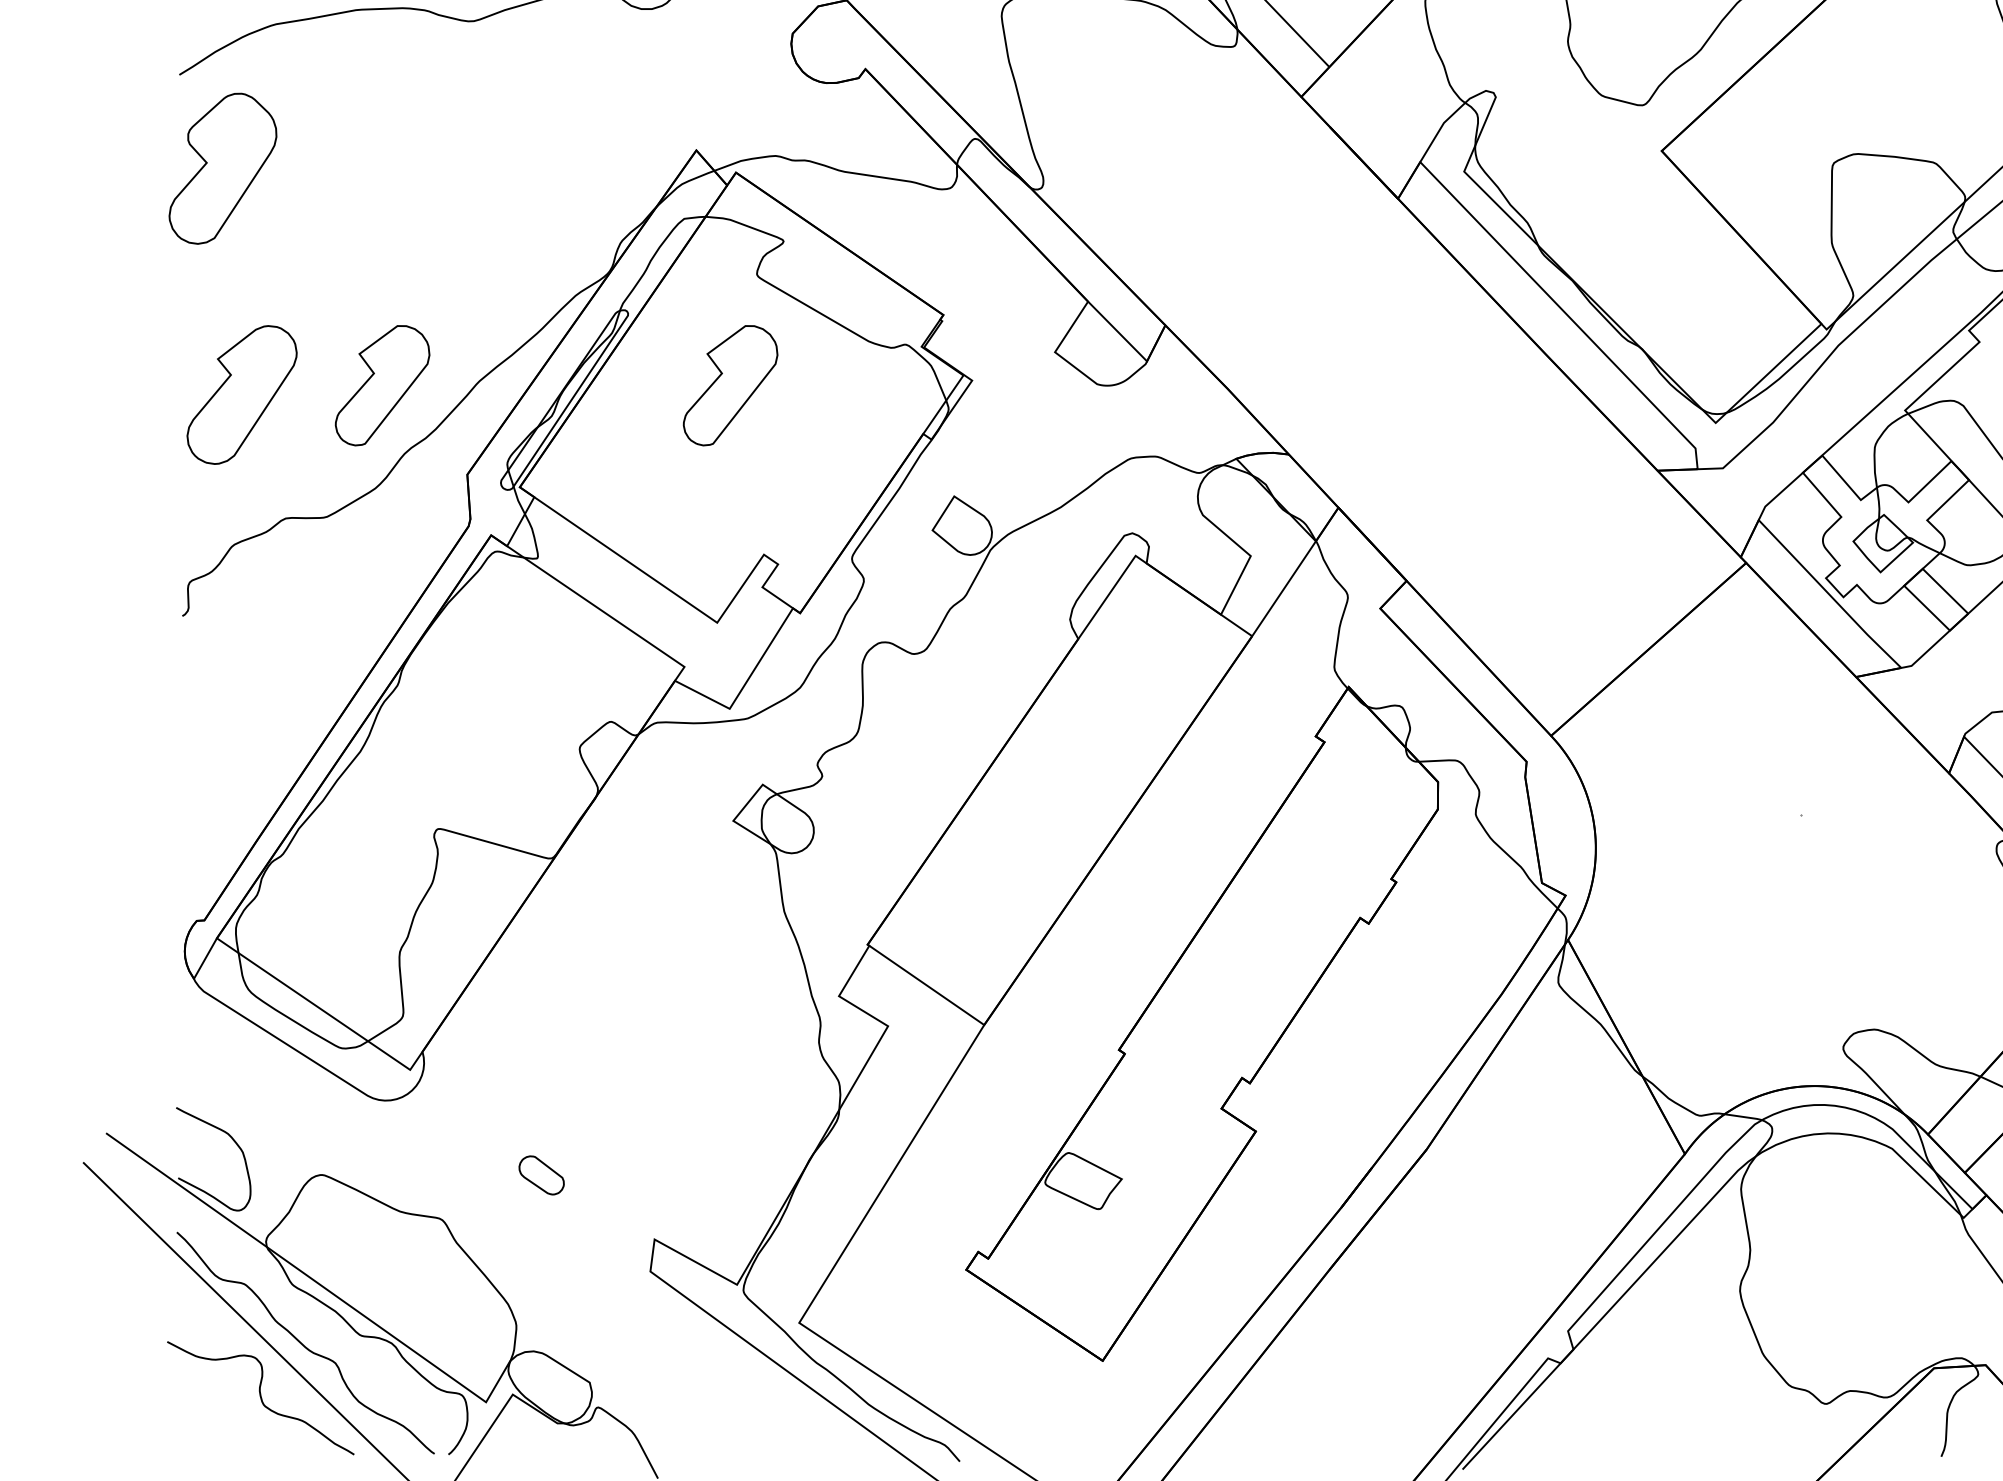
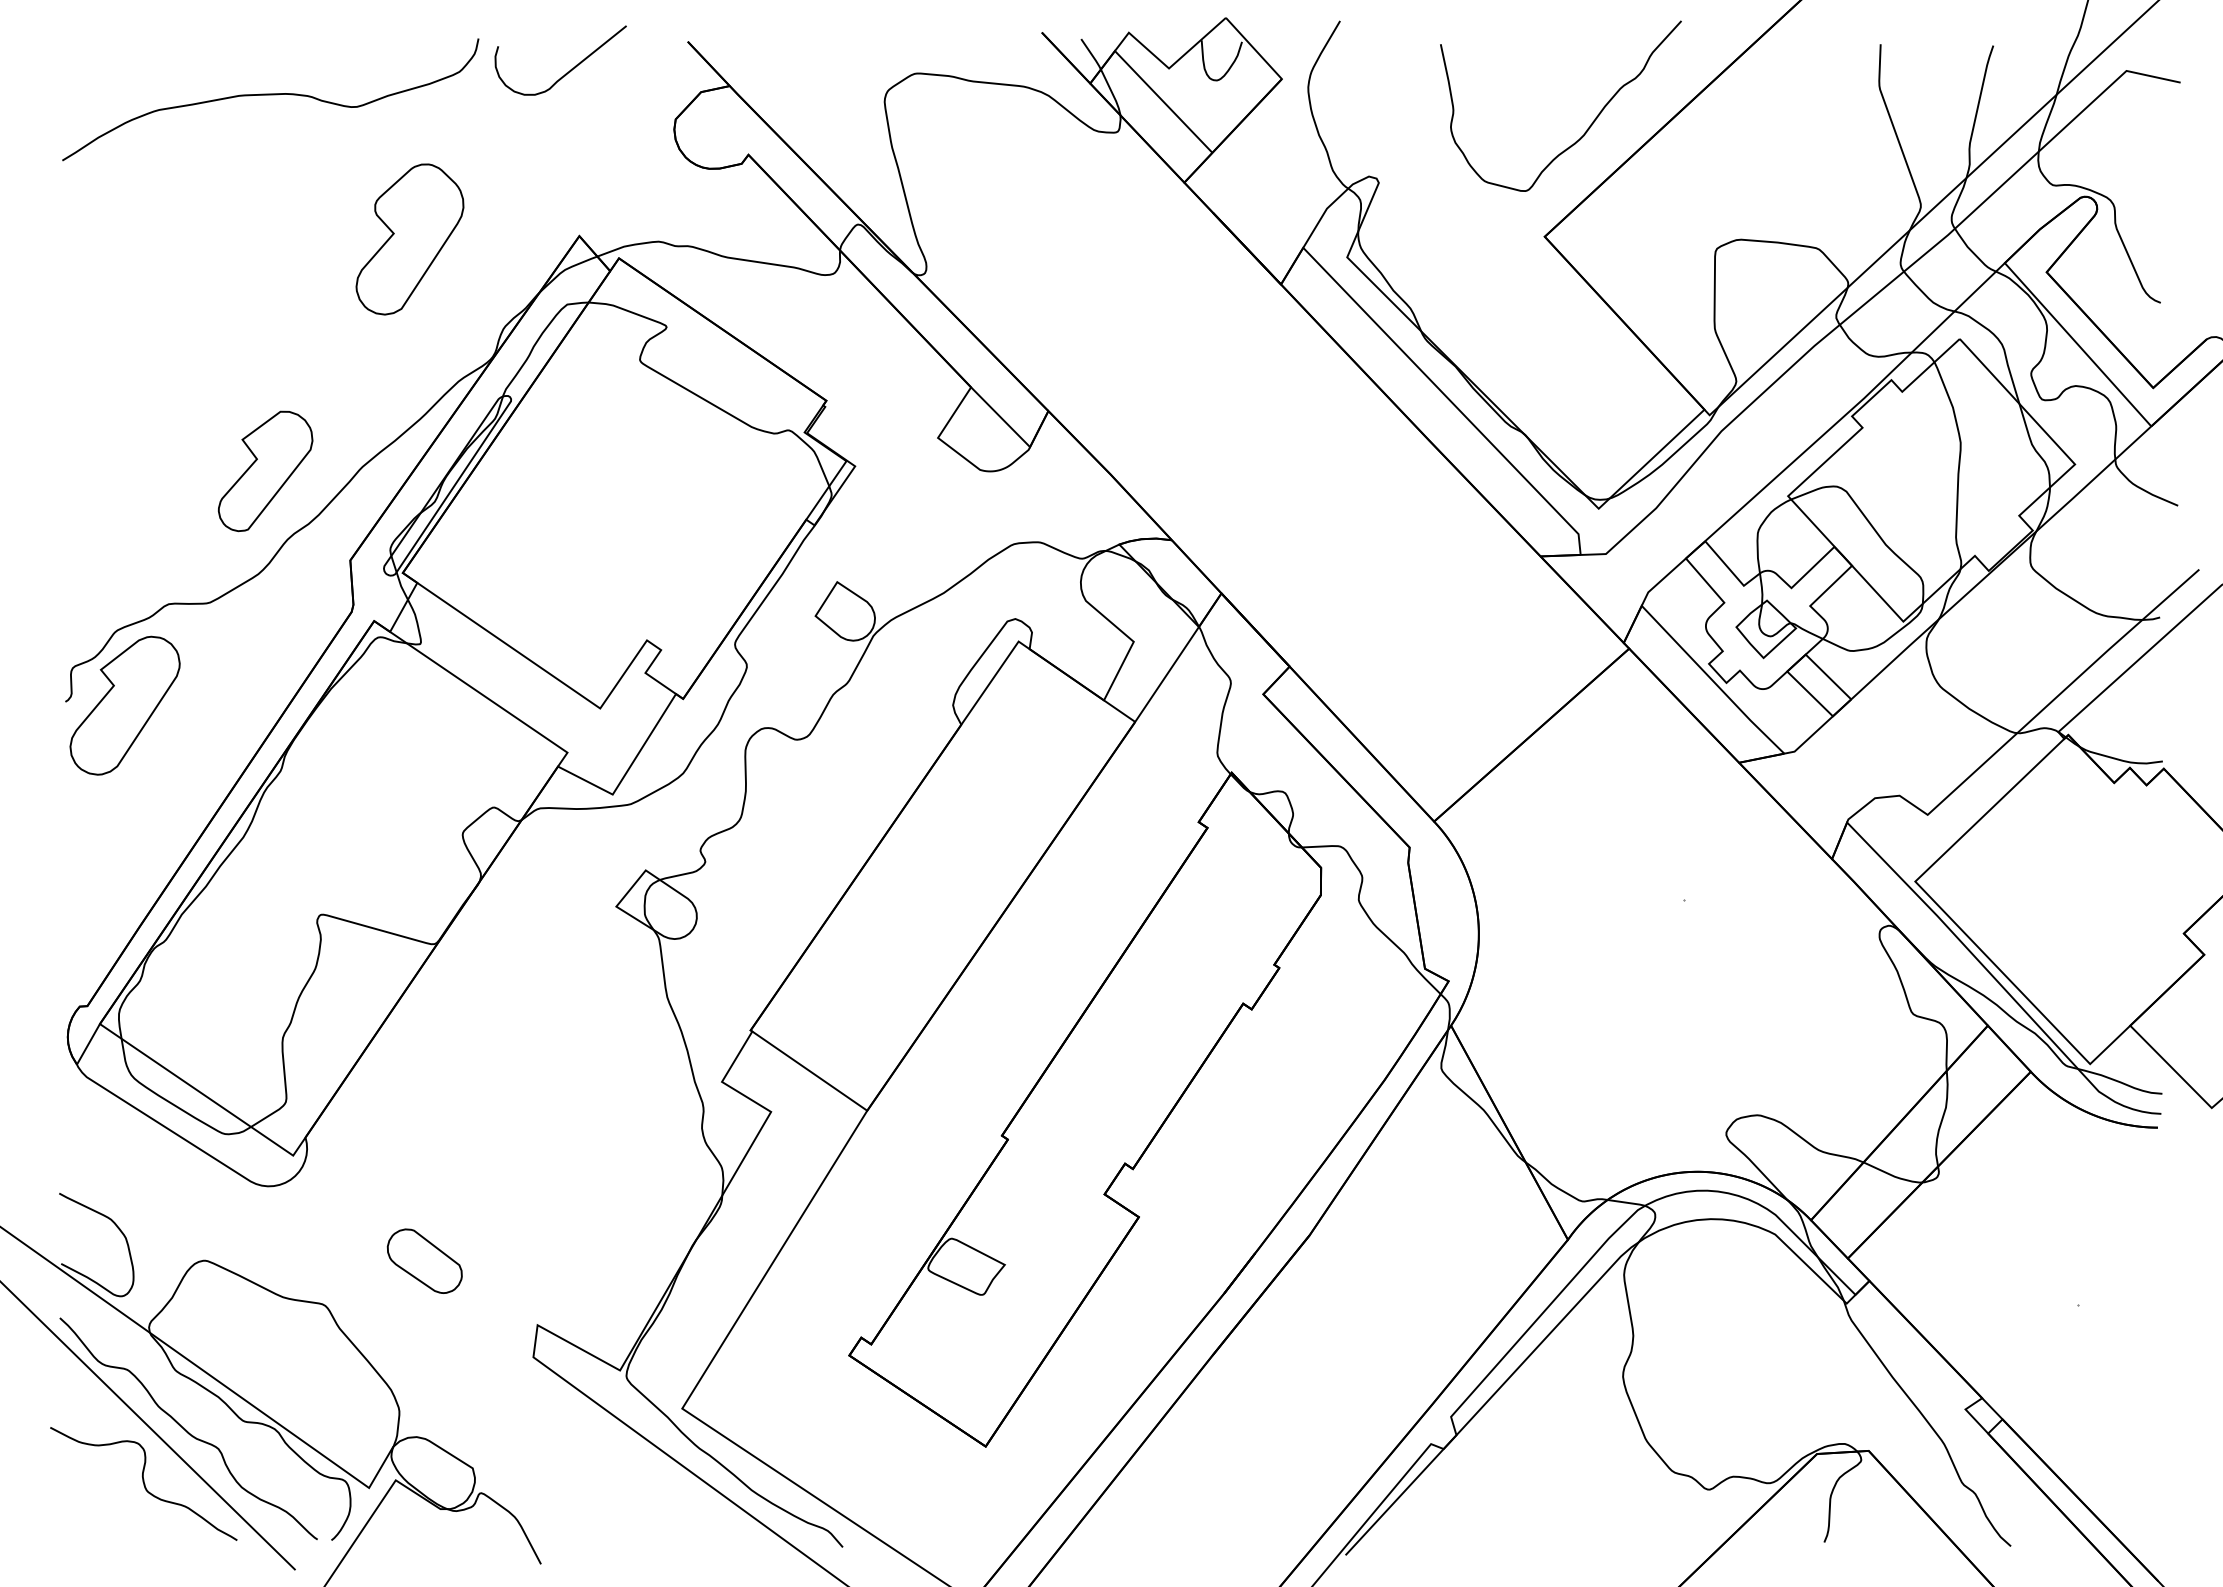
part: (222, 168) -> (409, 239), moved
part: (730, 385) -> (613, 471), removed
part: (241, 394) -> (124, 705), moved
part: (541, 1174) -> (424, 1260), size x1.67

